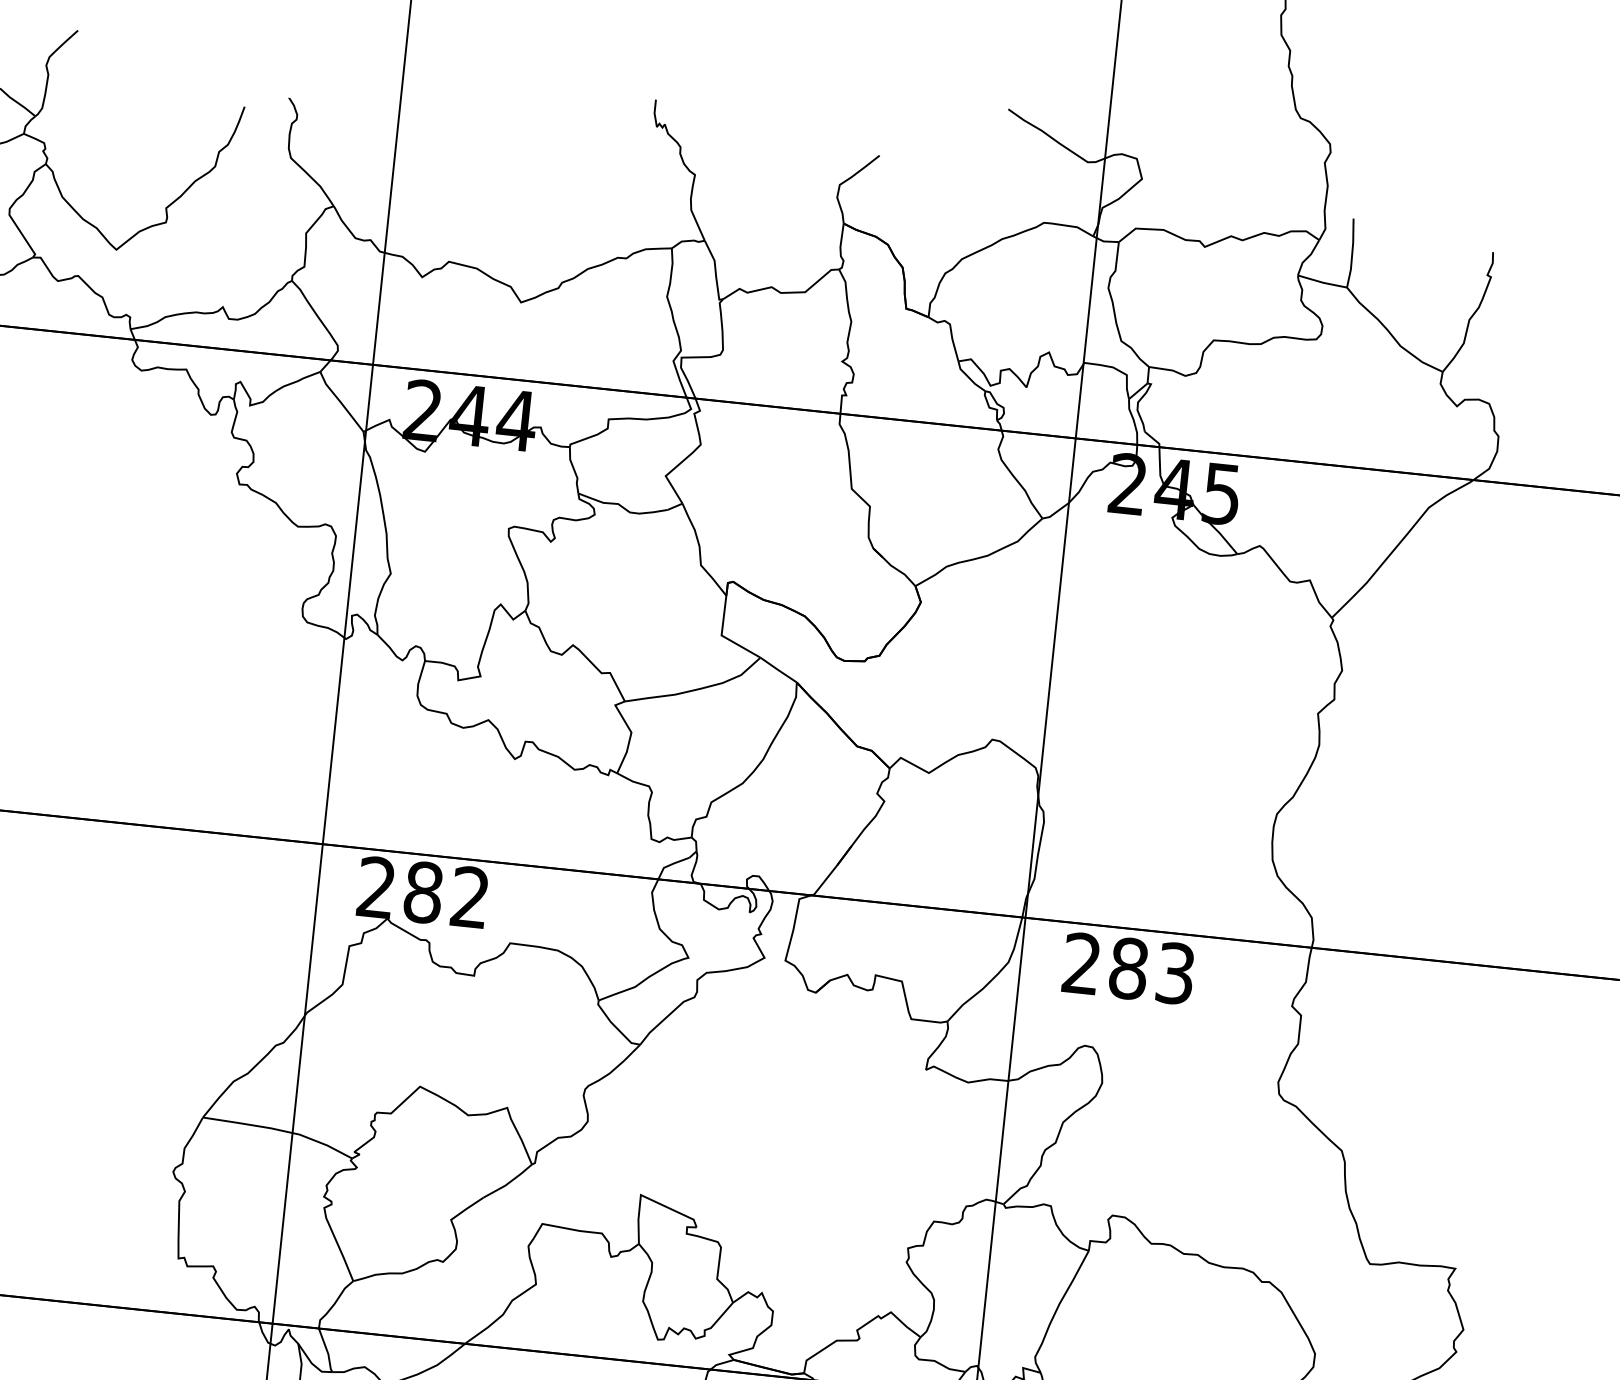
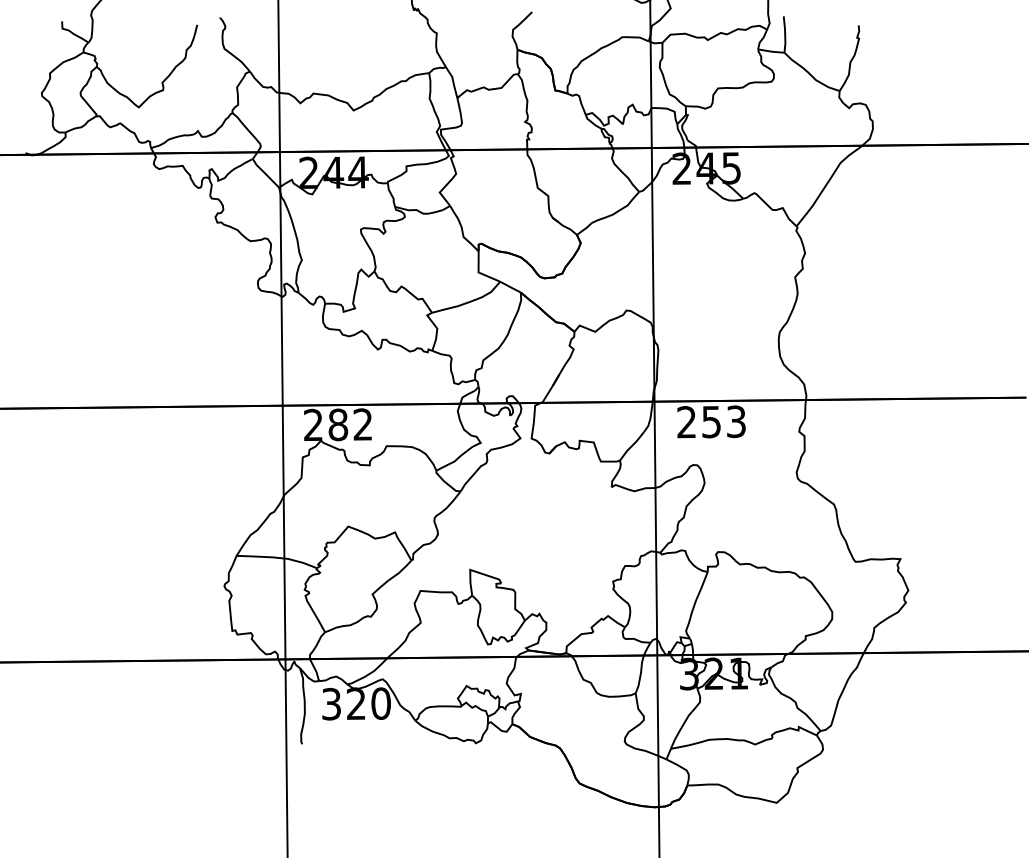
text: (1128, 967) -> (711, 421), 283 -> 253

